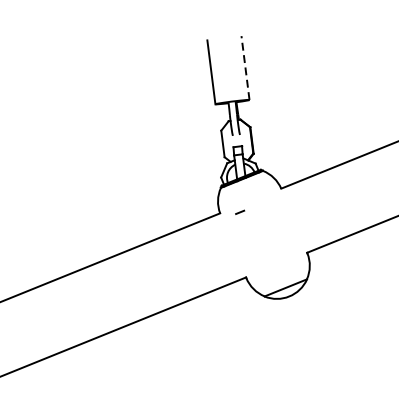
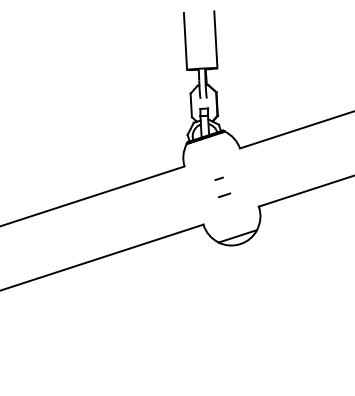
line: (245, 67) -> (215, 39), dashed -> solid
line: (239, 212) -> (218, 178), moved
line: (267, 242) -> (224, 195), added

